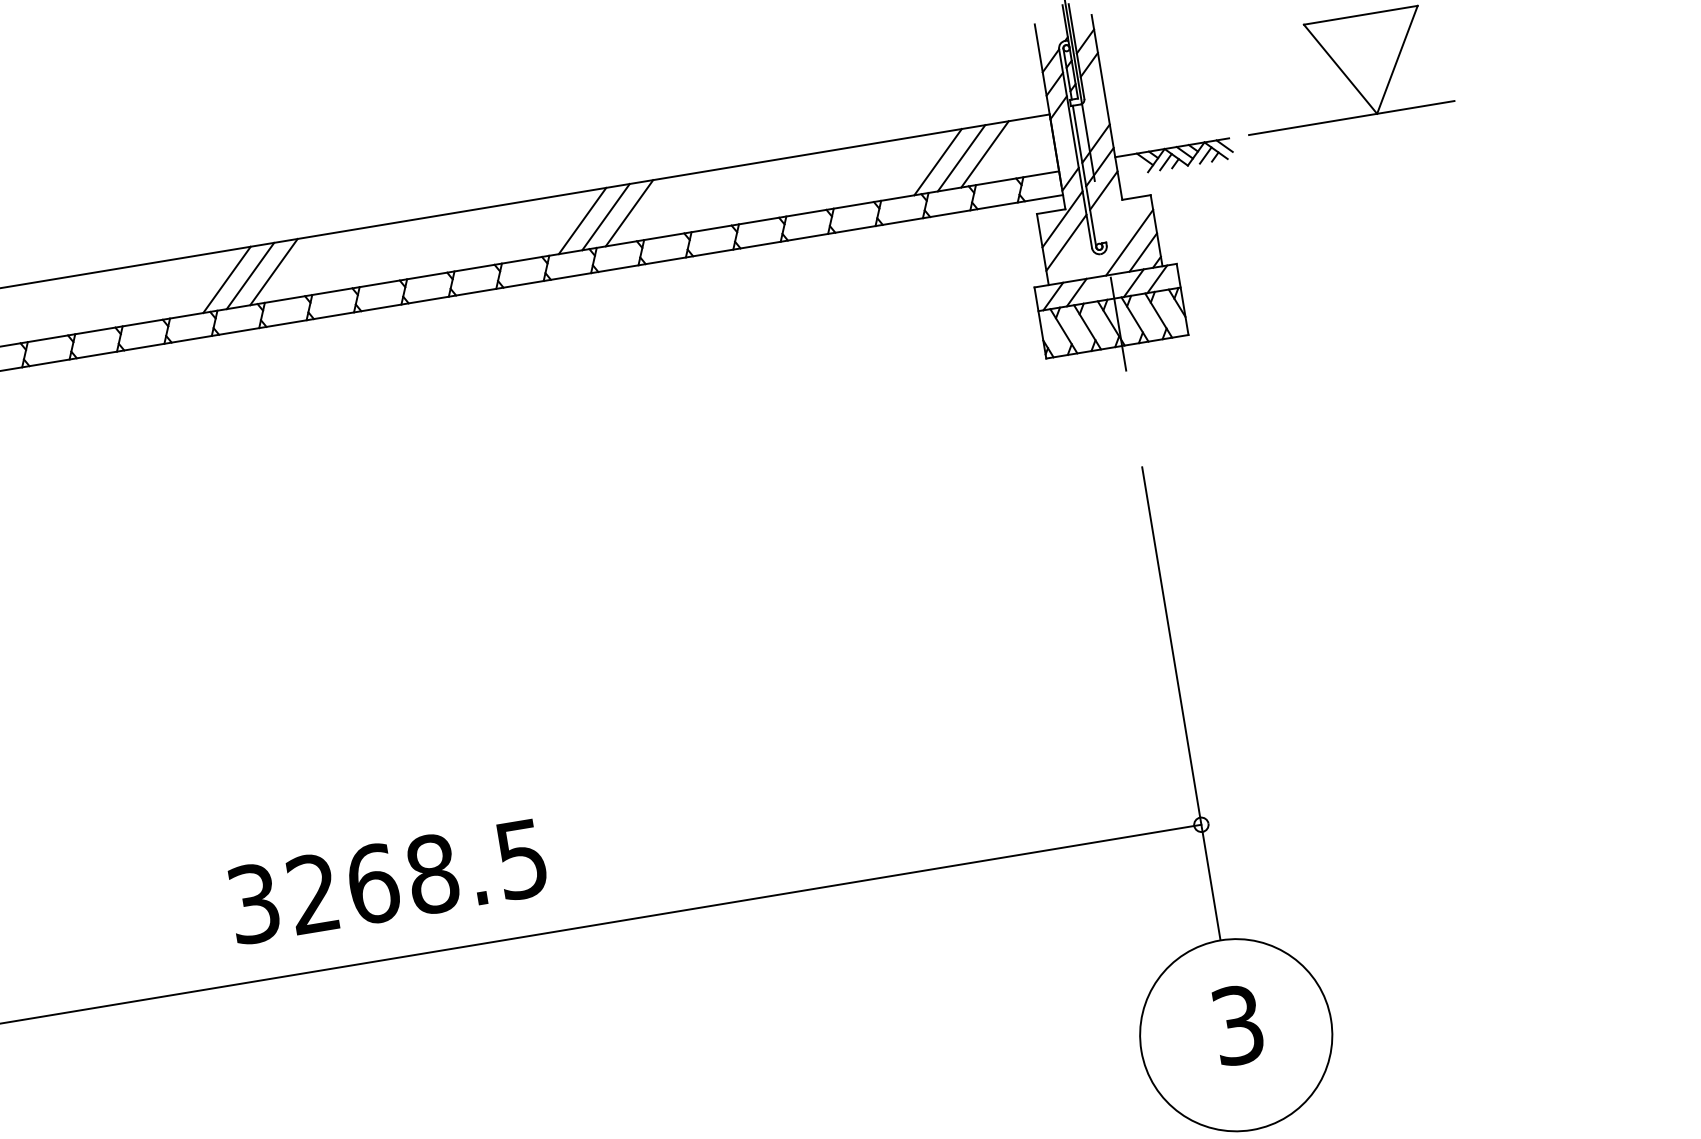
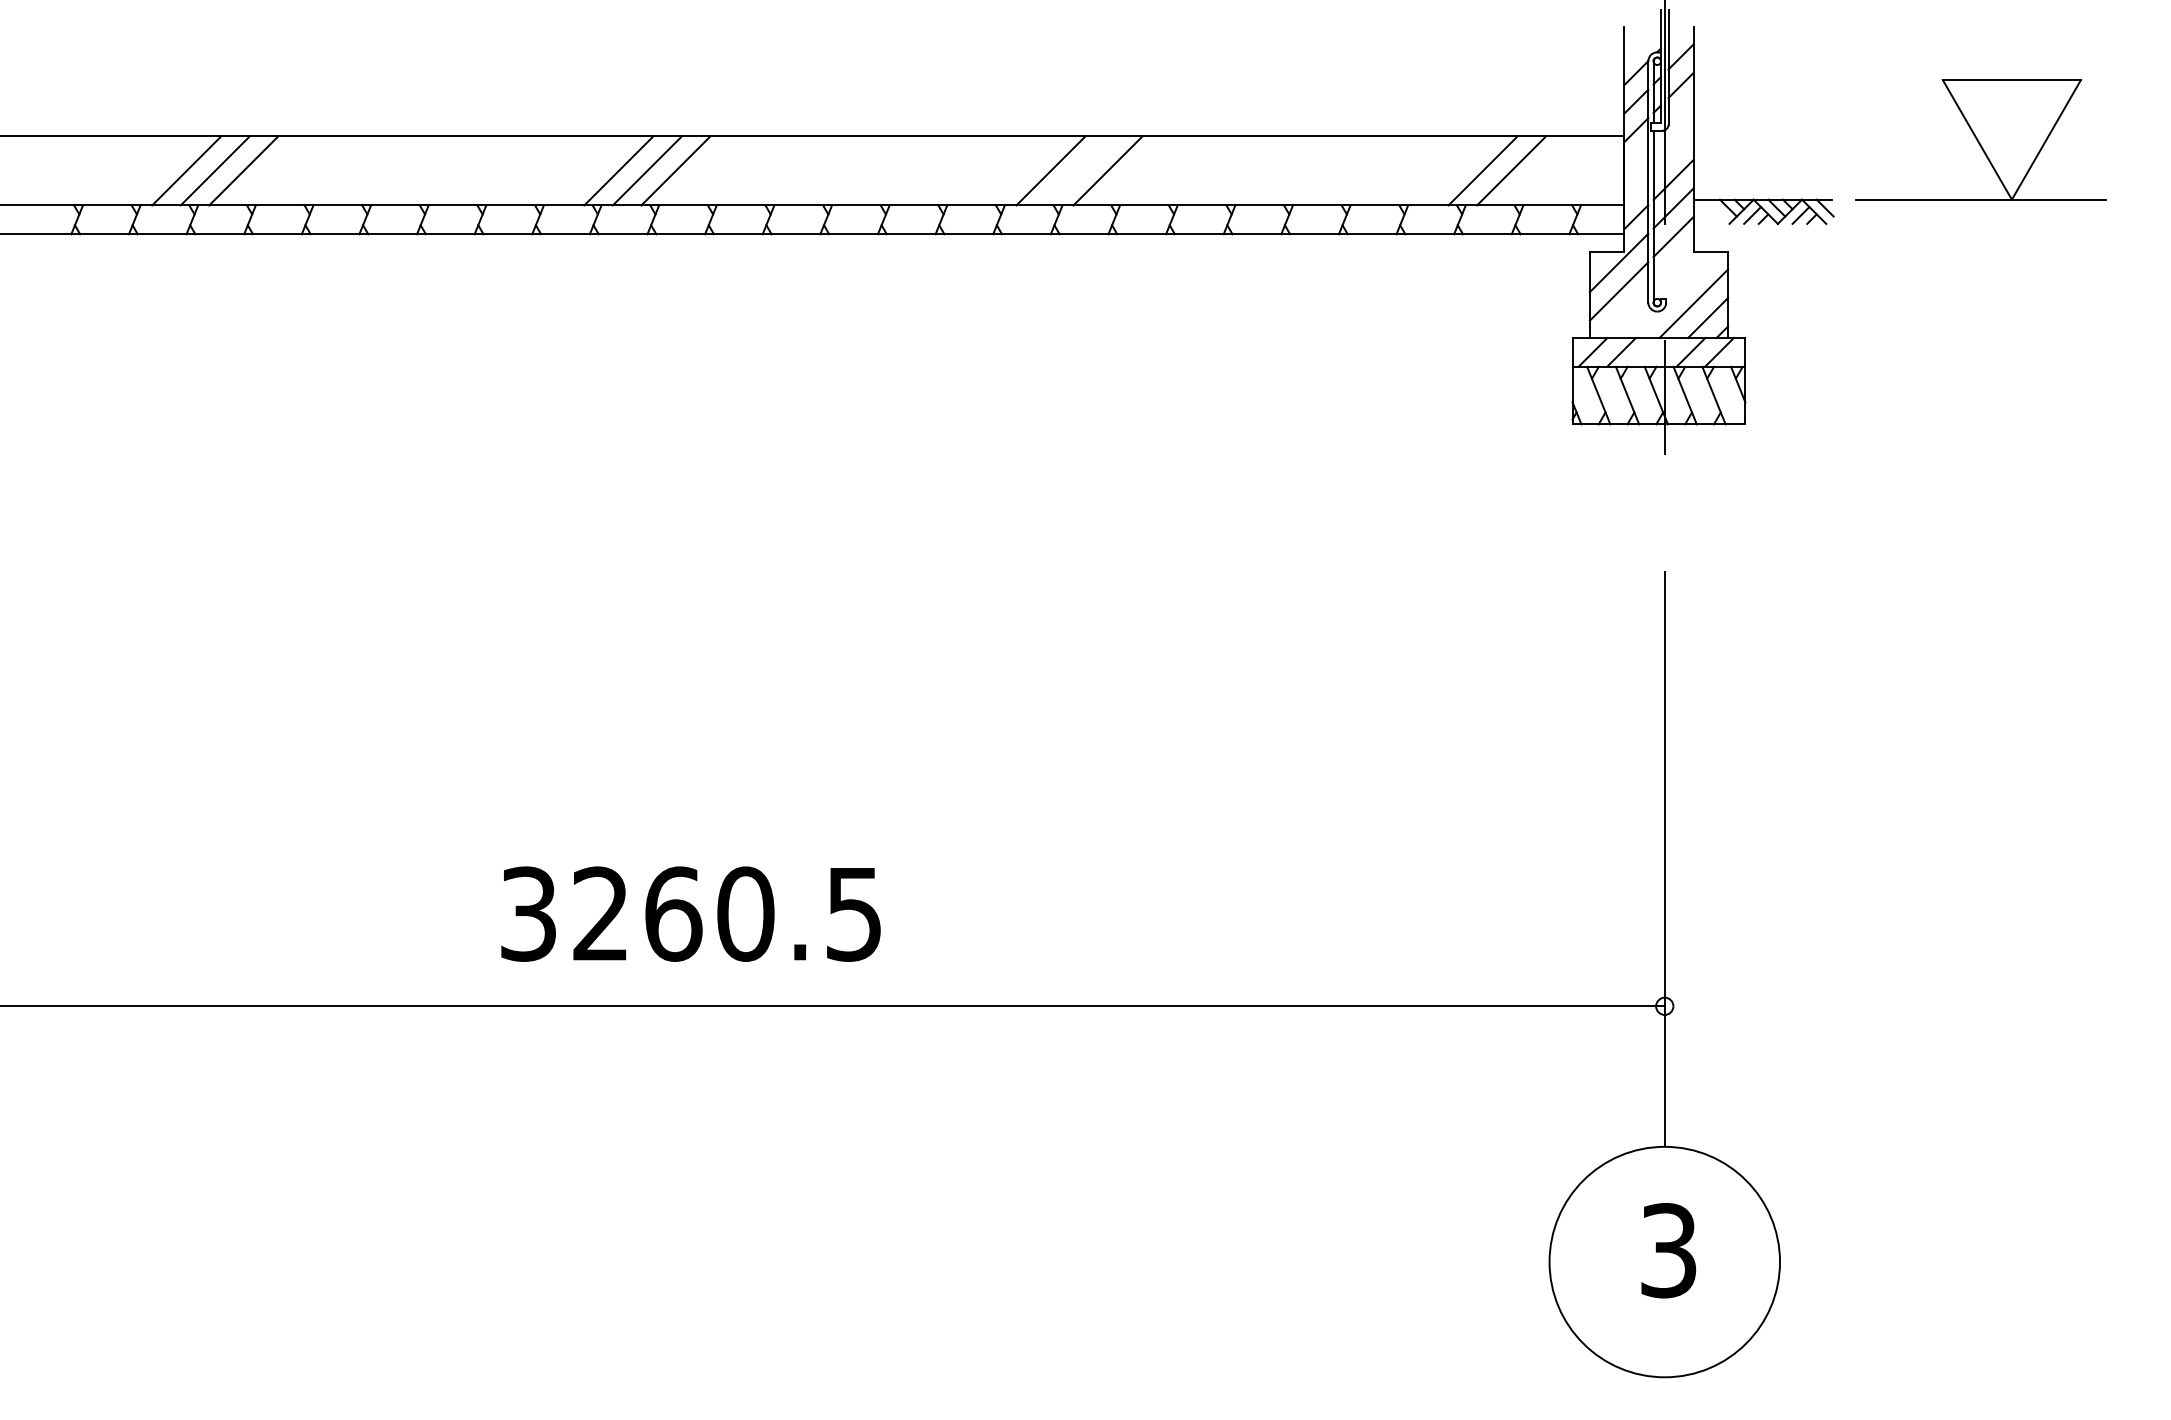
line: (984, 154) -> (1539, 170), removed
line: (605, 216) -> (1079, 170), removed
text: (432, 873) -> (745, 913), 3268.5 -> 3260.5

